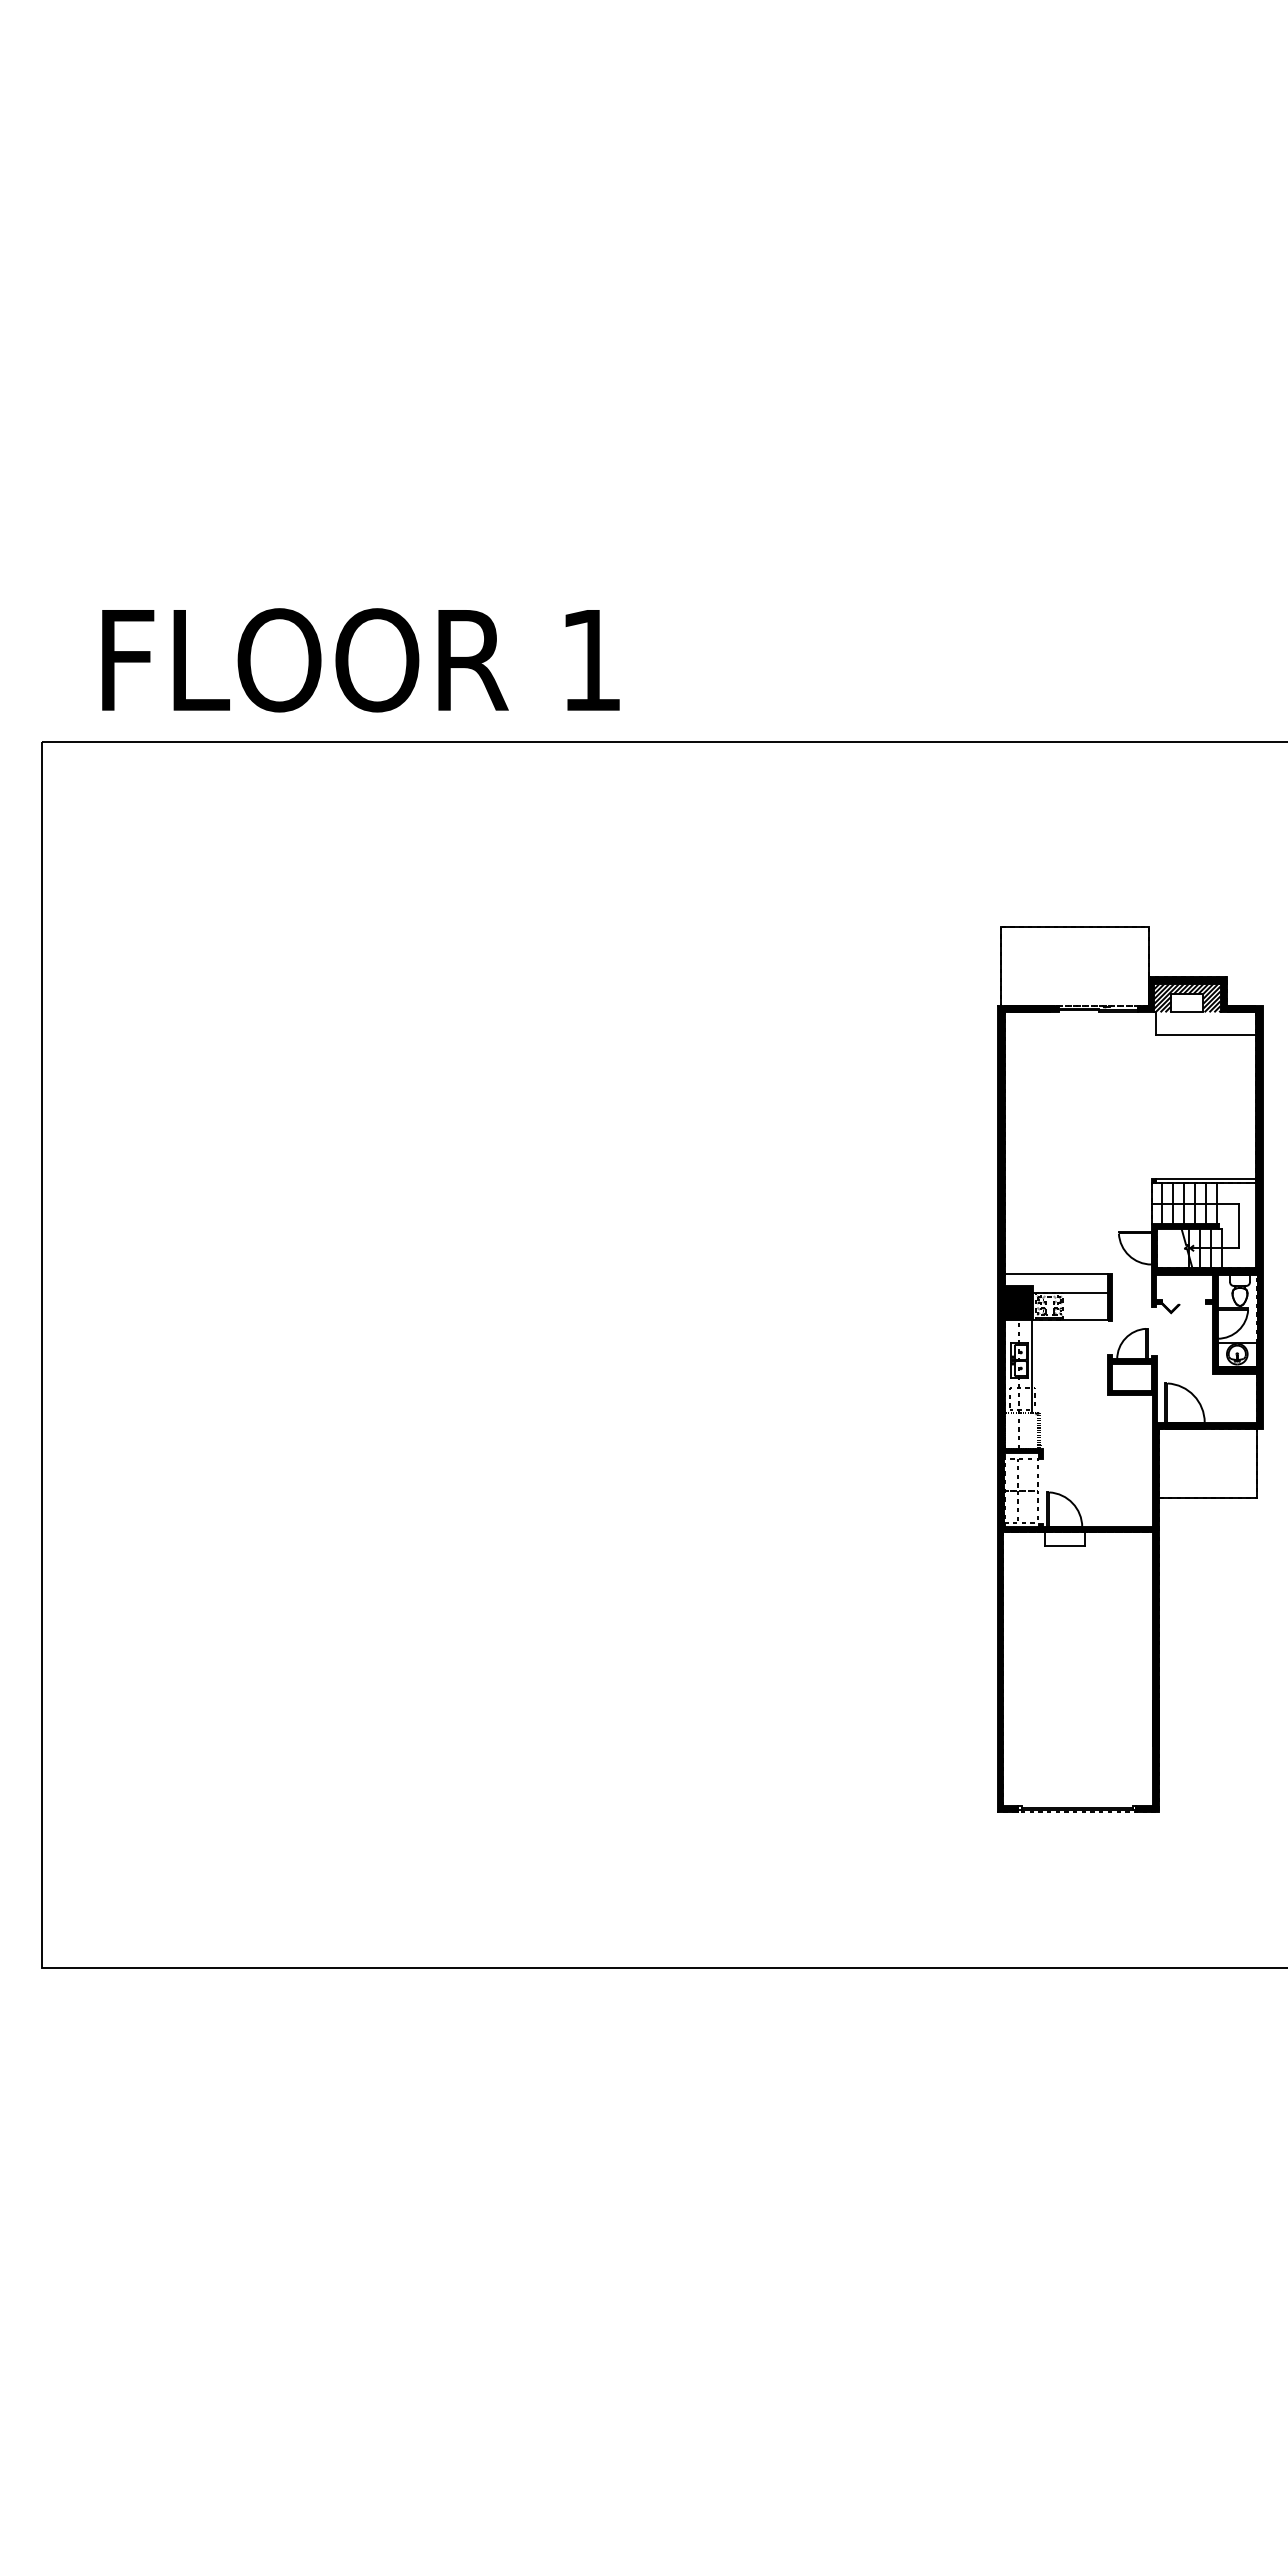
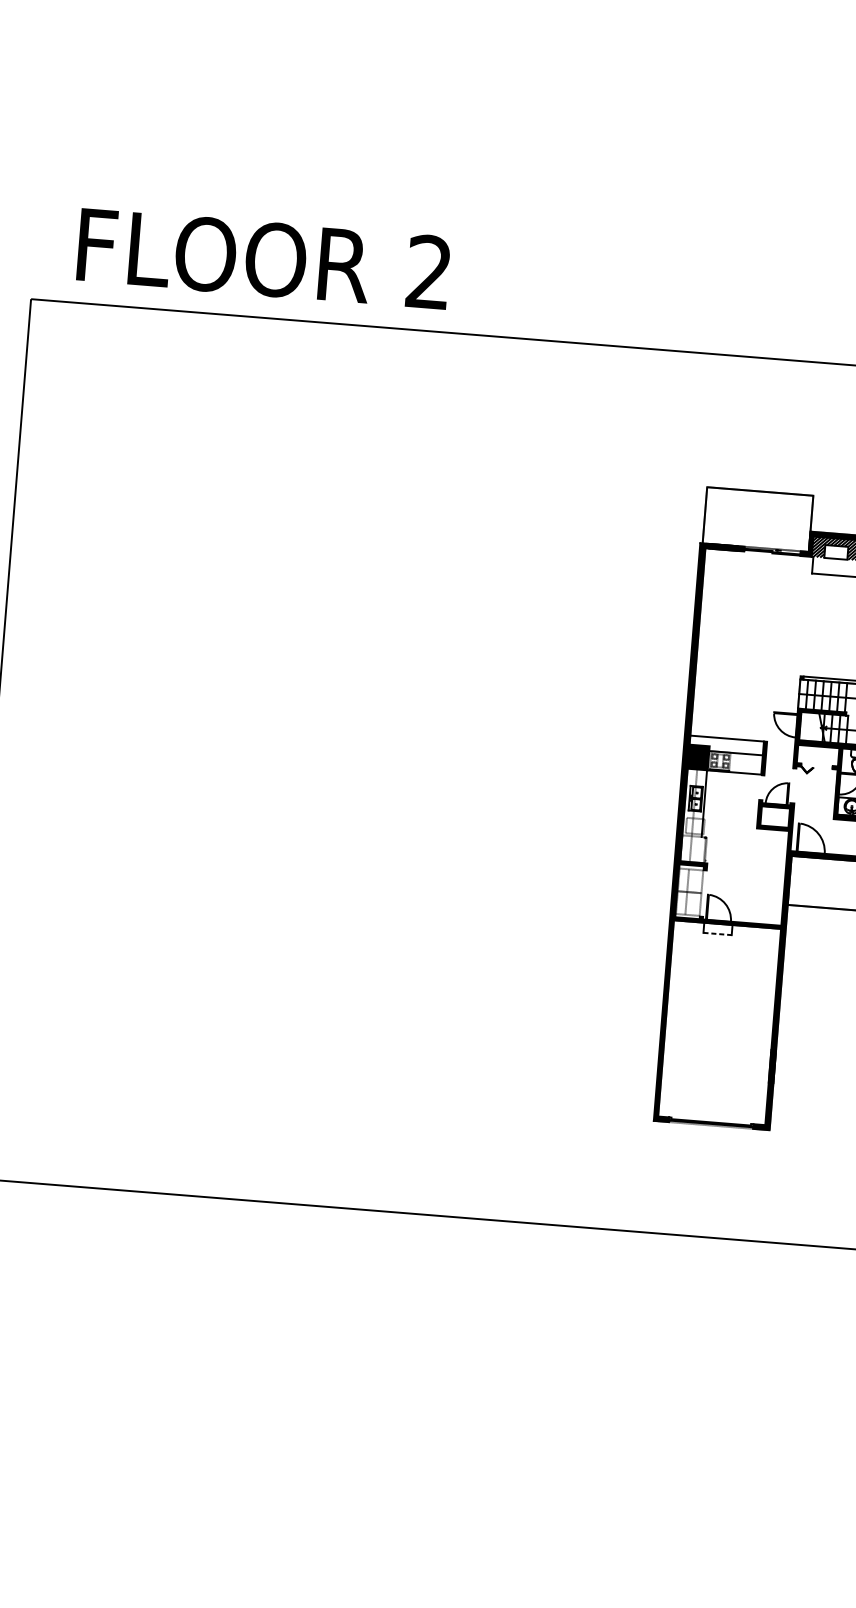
text: (590, 659) -> (428, 271), 1 -> 2
line: (1065, 1545) -> (717, 933), solid -> dashed

